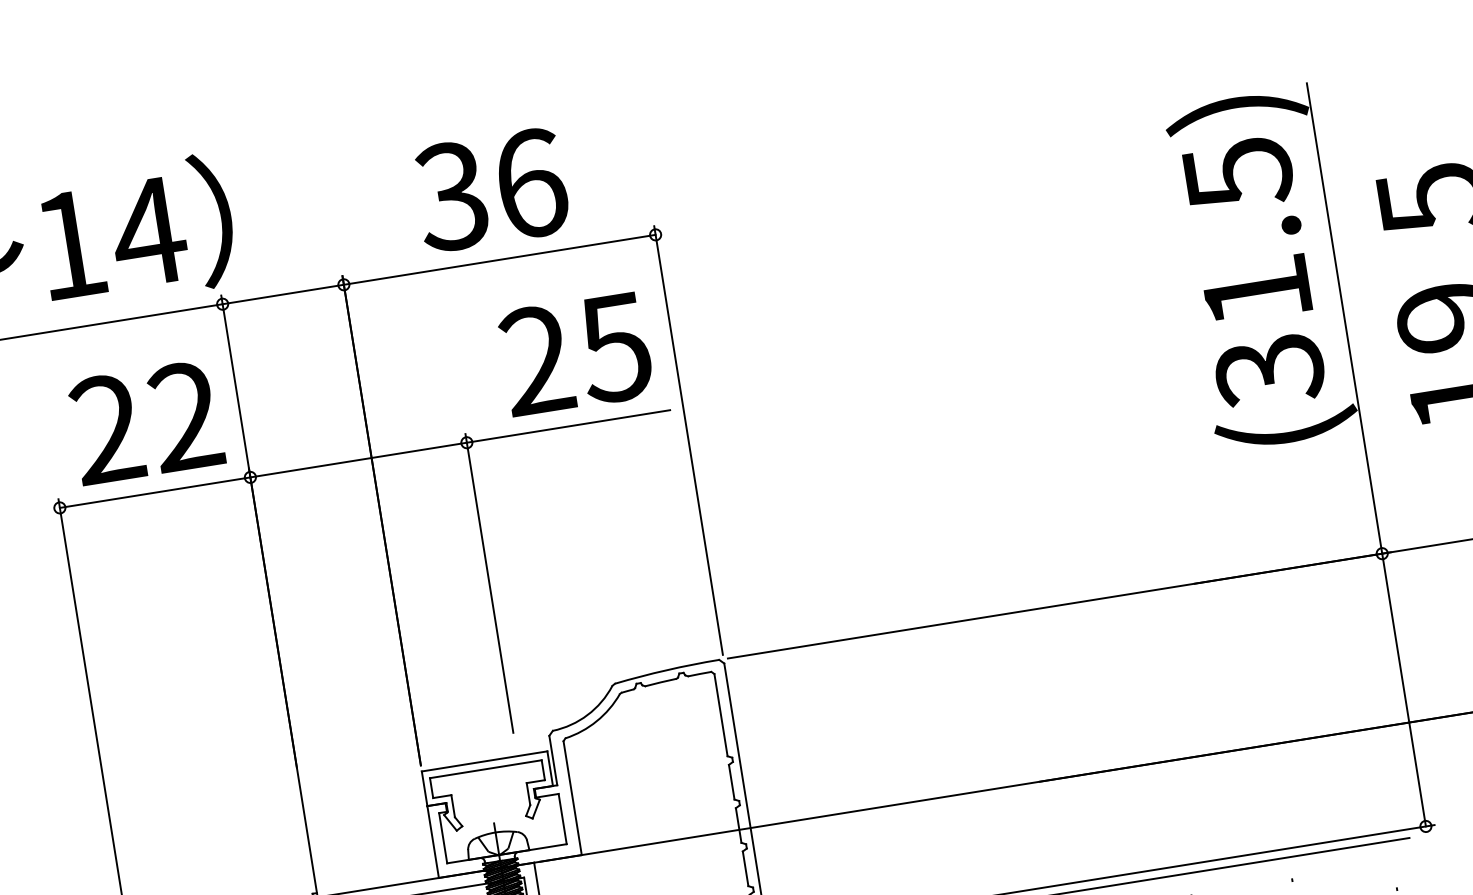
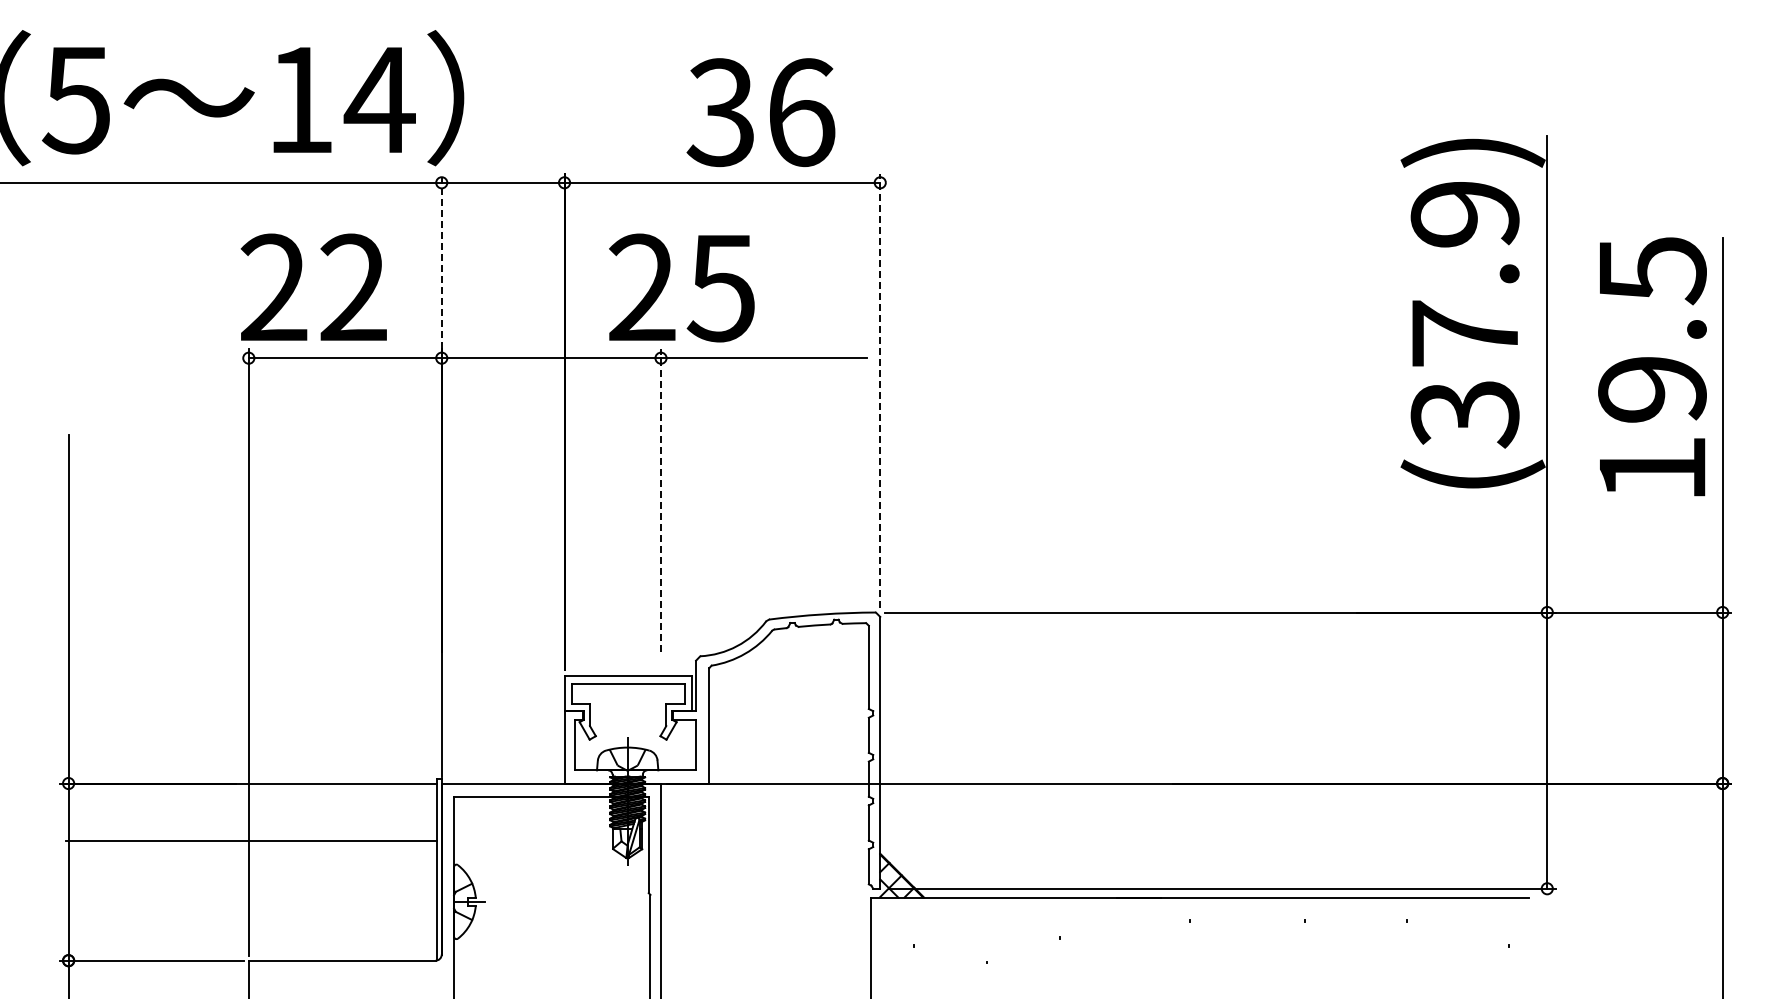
text: (490, 190) -> (760, 112), moved
text: (1246, 232) -> (1464, 273), (31.5) -> (37.9)
text: (575, 353) -> (681, 287), moved
line: (234, 381) -> (441, 261), solid -> dashed
text: (145, 421) -> (313, 286), moved
line: (688, 439) -> (880, 390), solid -> dashed
line: (489, 583) -> (661, 500), solid -> dashed

